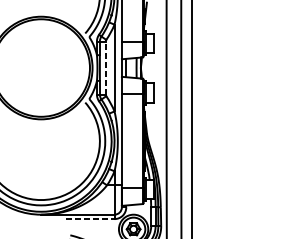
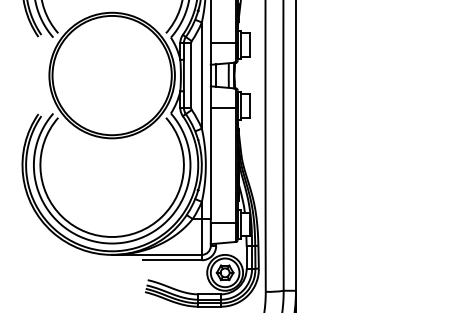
line: (106, 67) -> (191, 75), dashed -> solid
line: (90, 219) -> (172, 260), dashed -> solid

